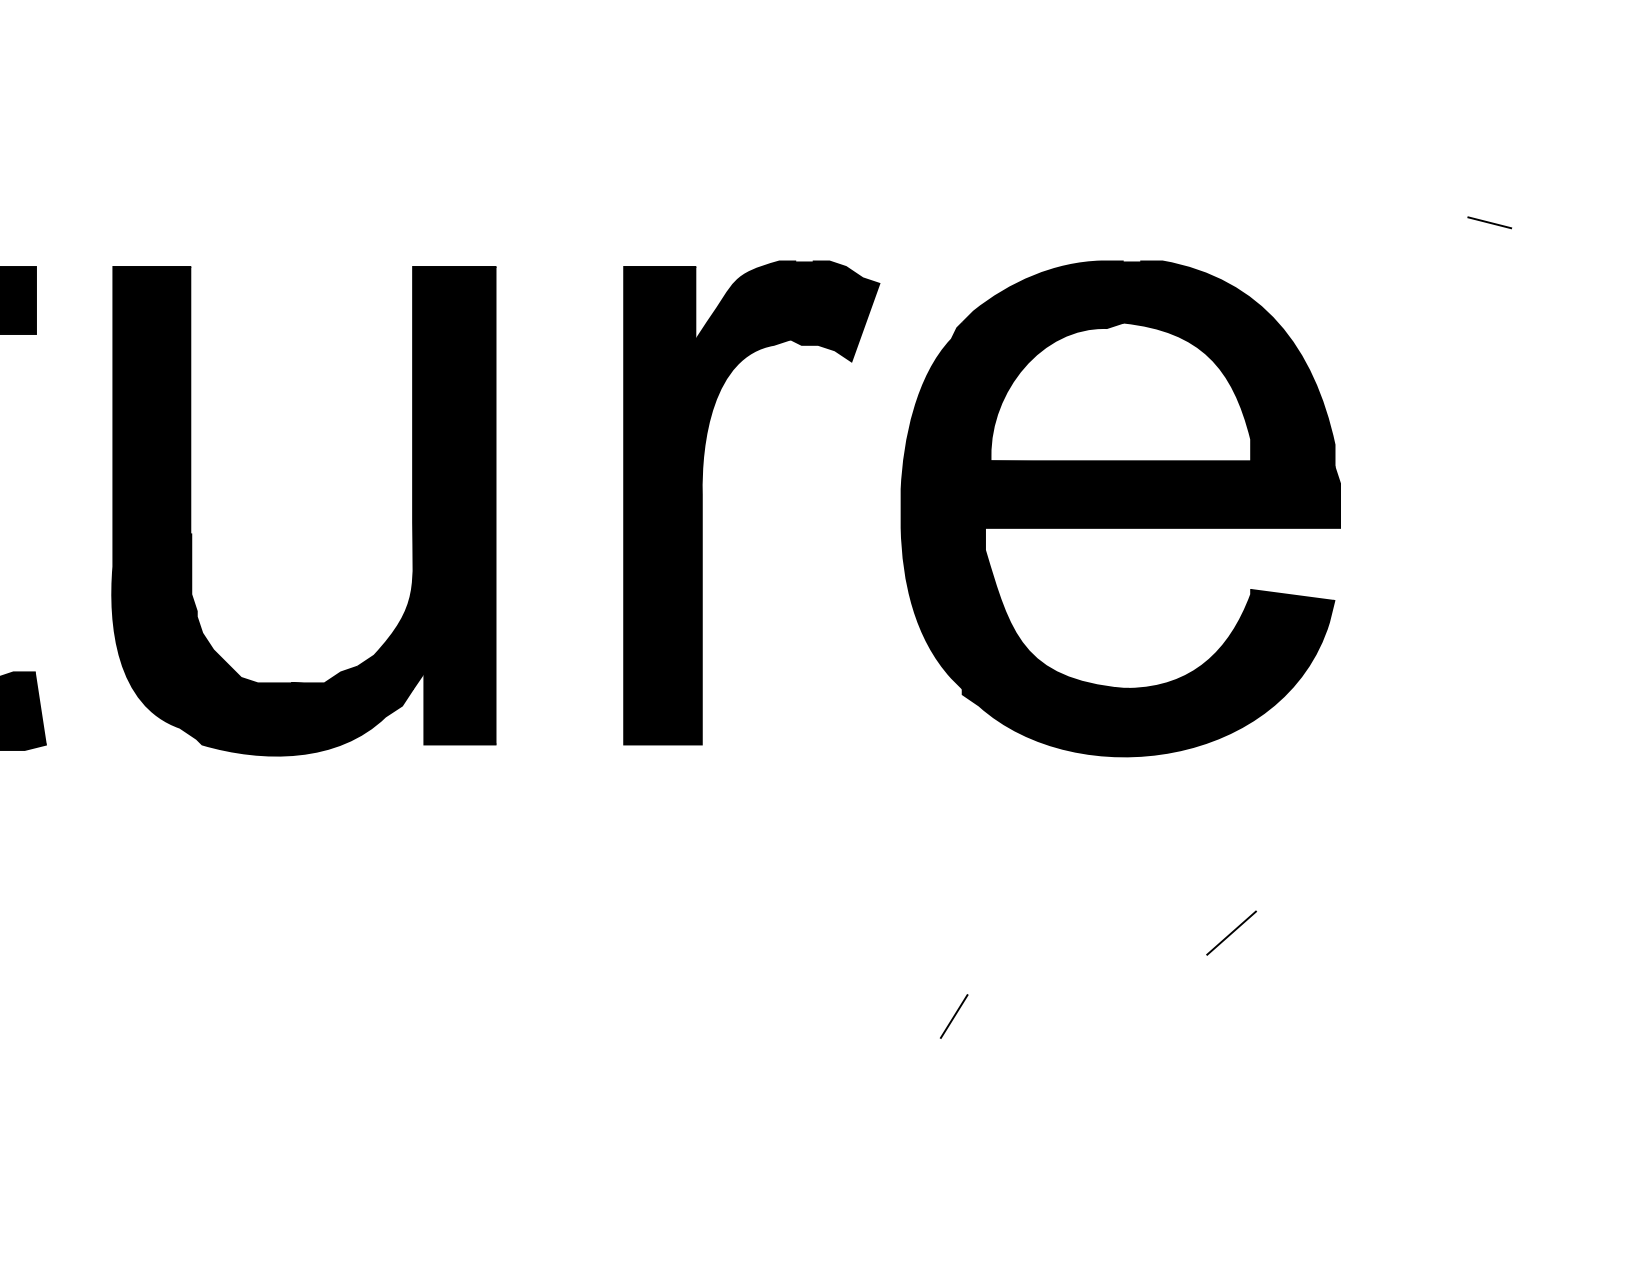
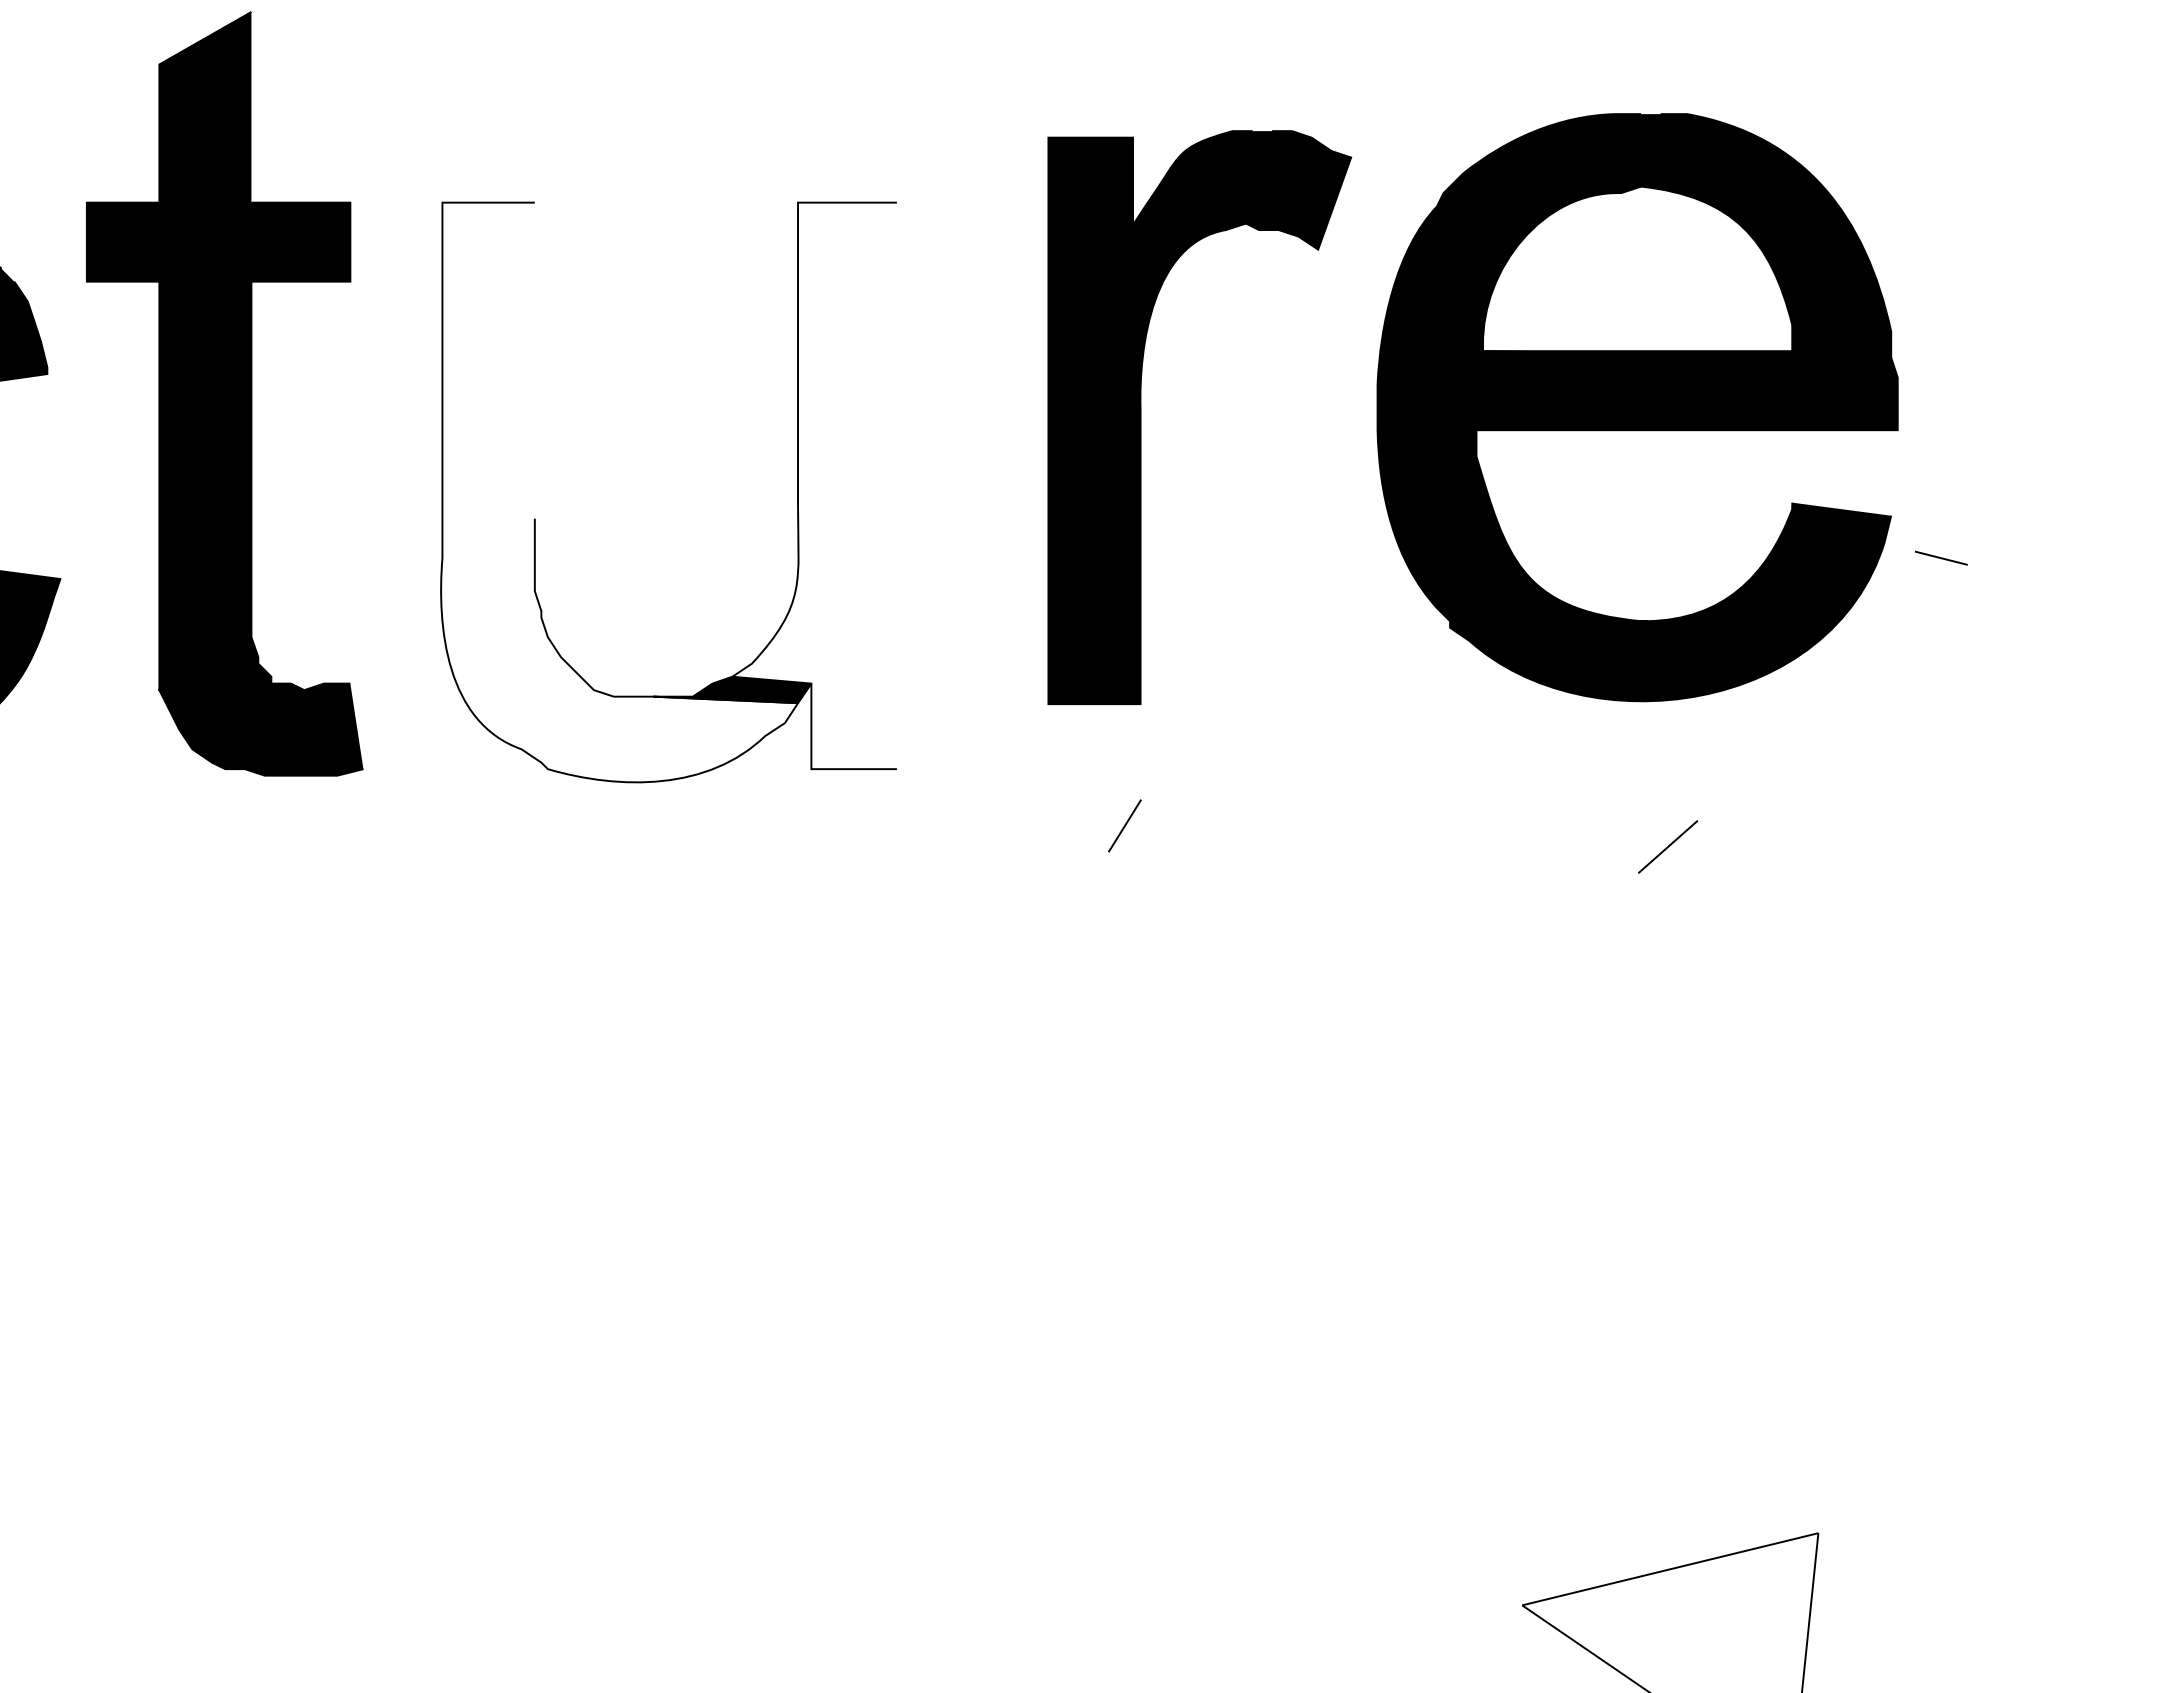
line: (1489, 222) -> (1940, 557), moved
part: (702, 502) -> (1141, 417), moved
fill: (426, 505) -> (814, 485), removed
part: (1120, 508) -> (1637, 407), moved
fill: (262, 511) -> (619, 492), removed
line: (1231, 932) -> (1668, 846), moved
line: (953, 1016) -> (1124, 825), moved

